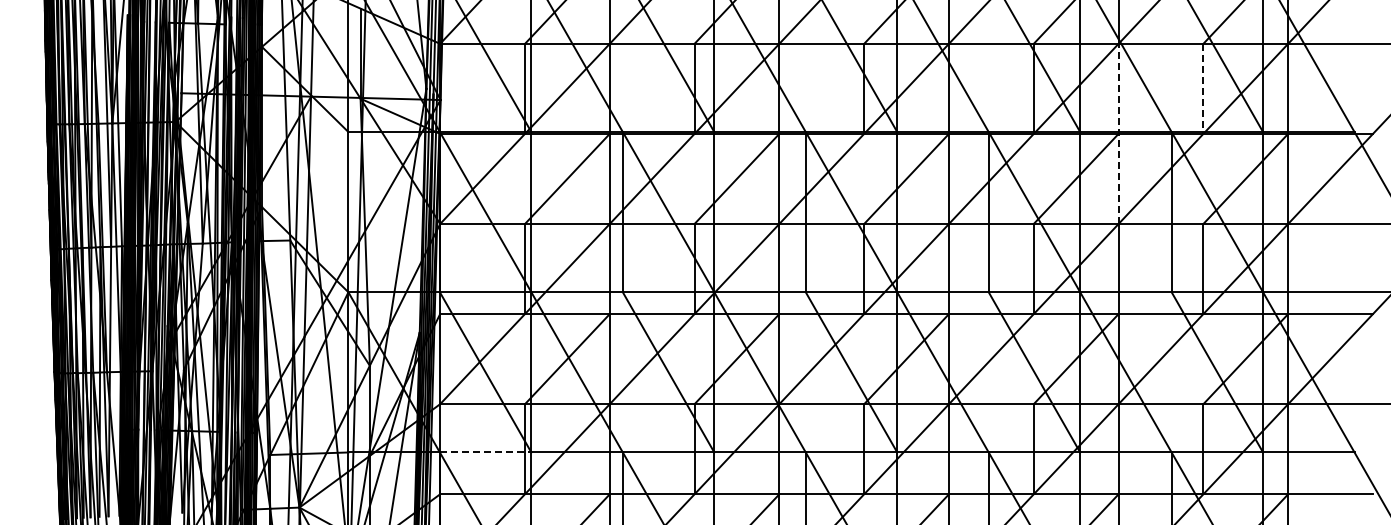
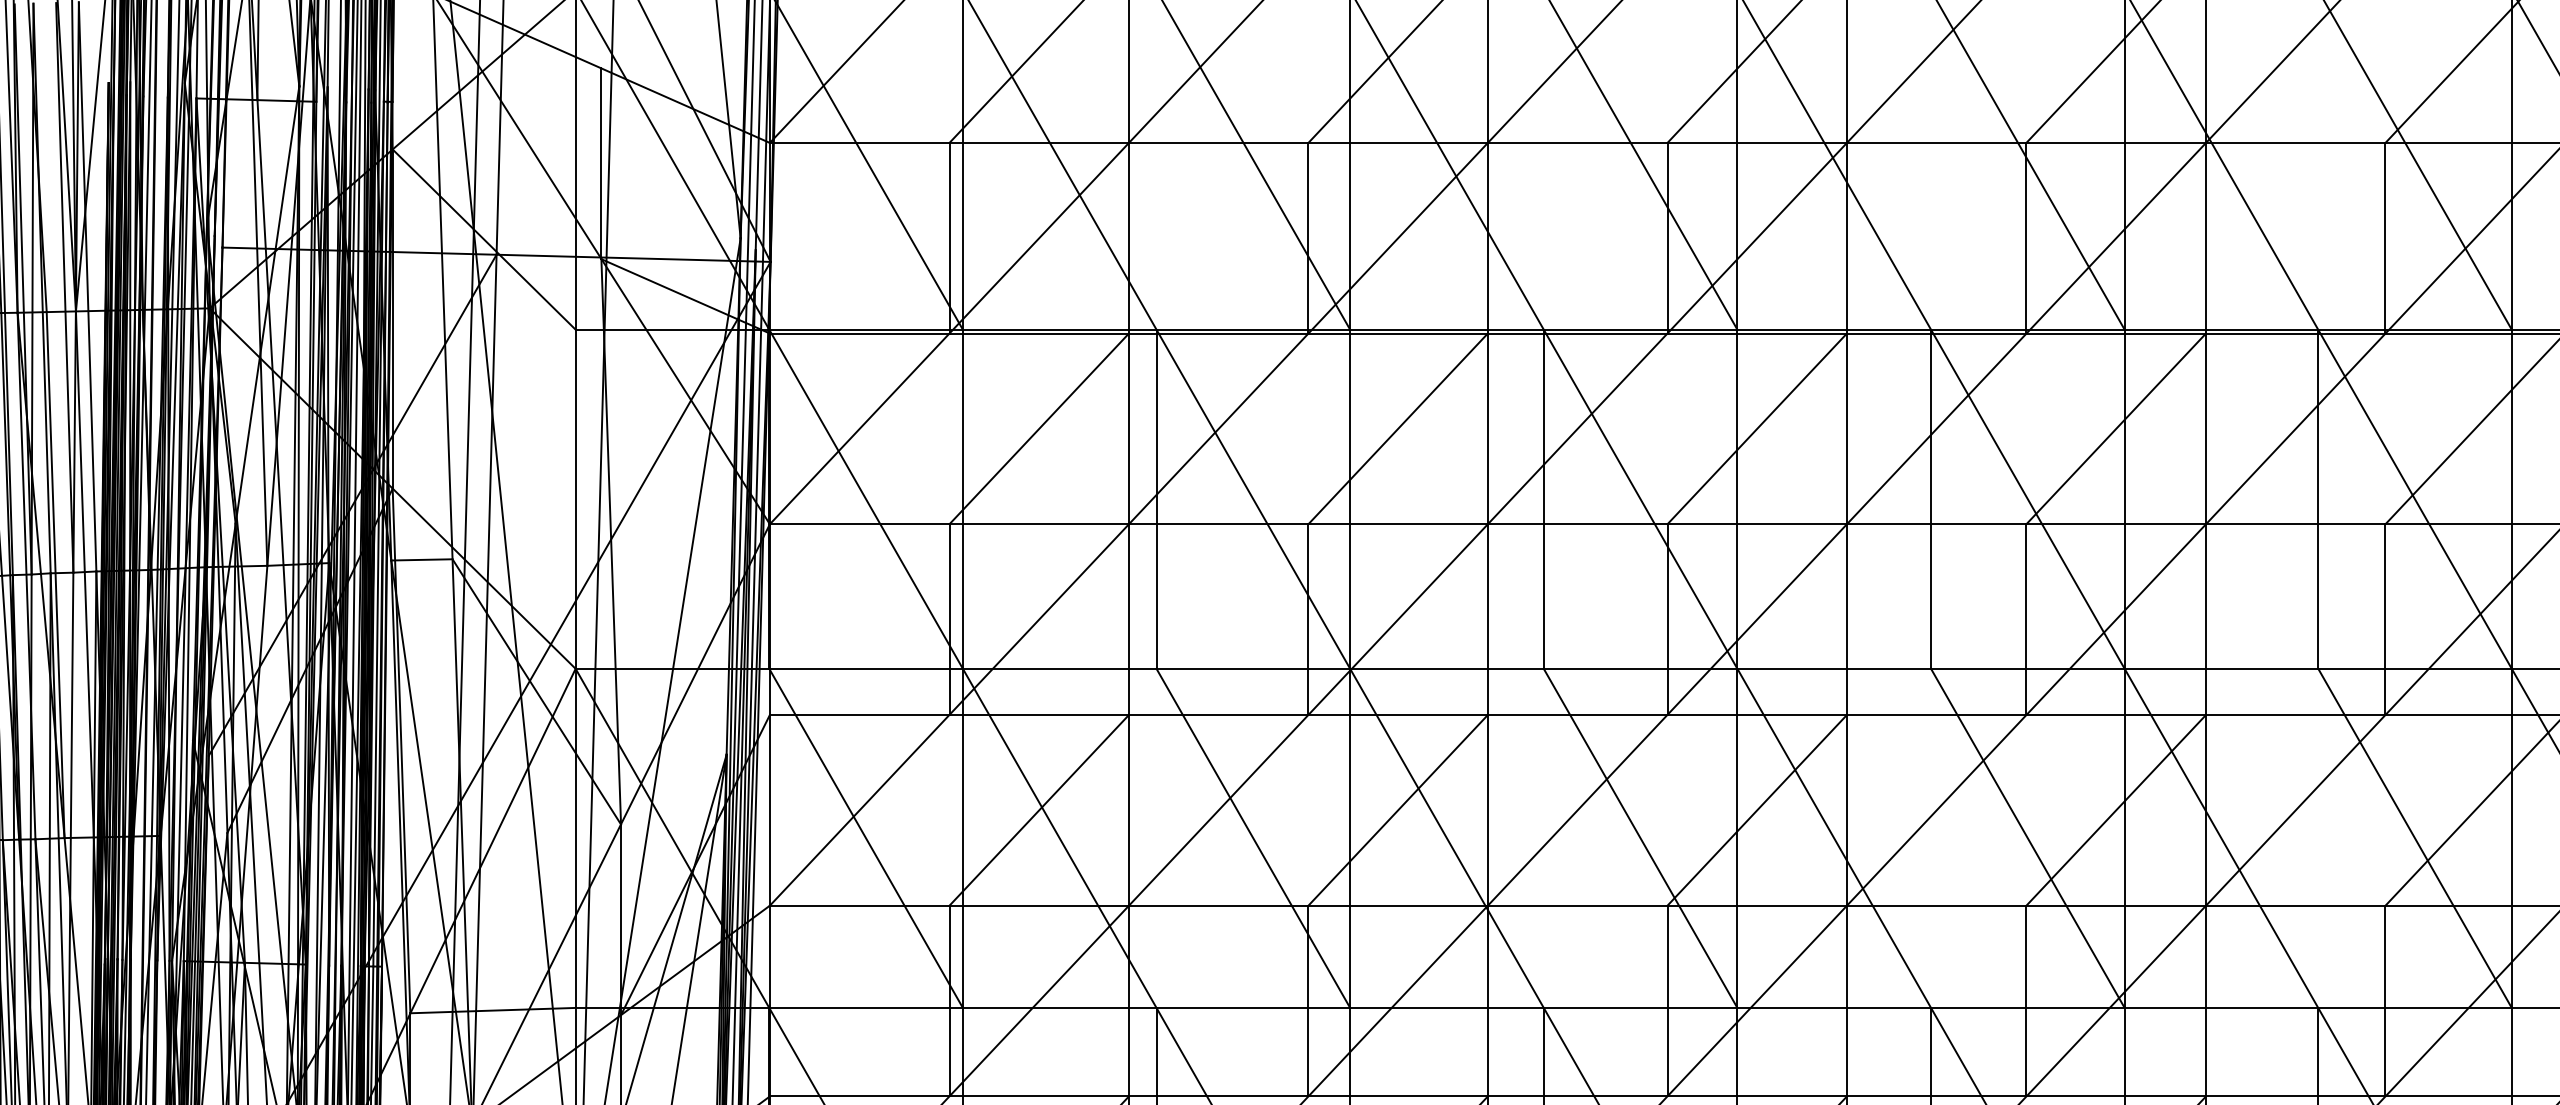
line: (1203, 89) -> (2385, 239), dashed -> solid
line: (1118, 133) -> (2205, 332), dashed -> solid
line: (485, 452) -> (865, 1007), dashed -> solid

